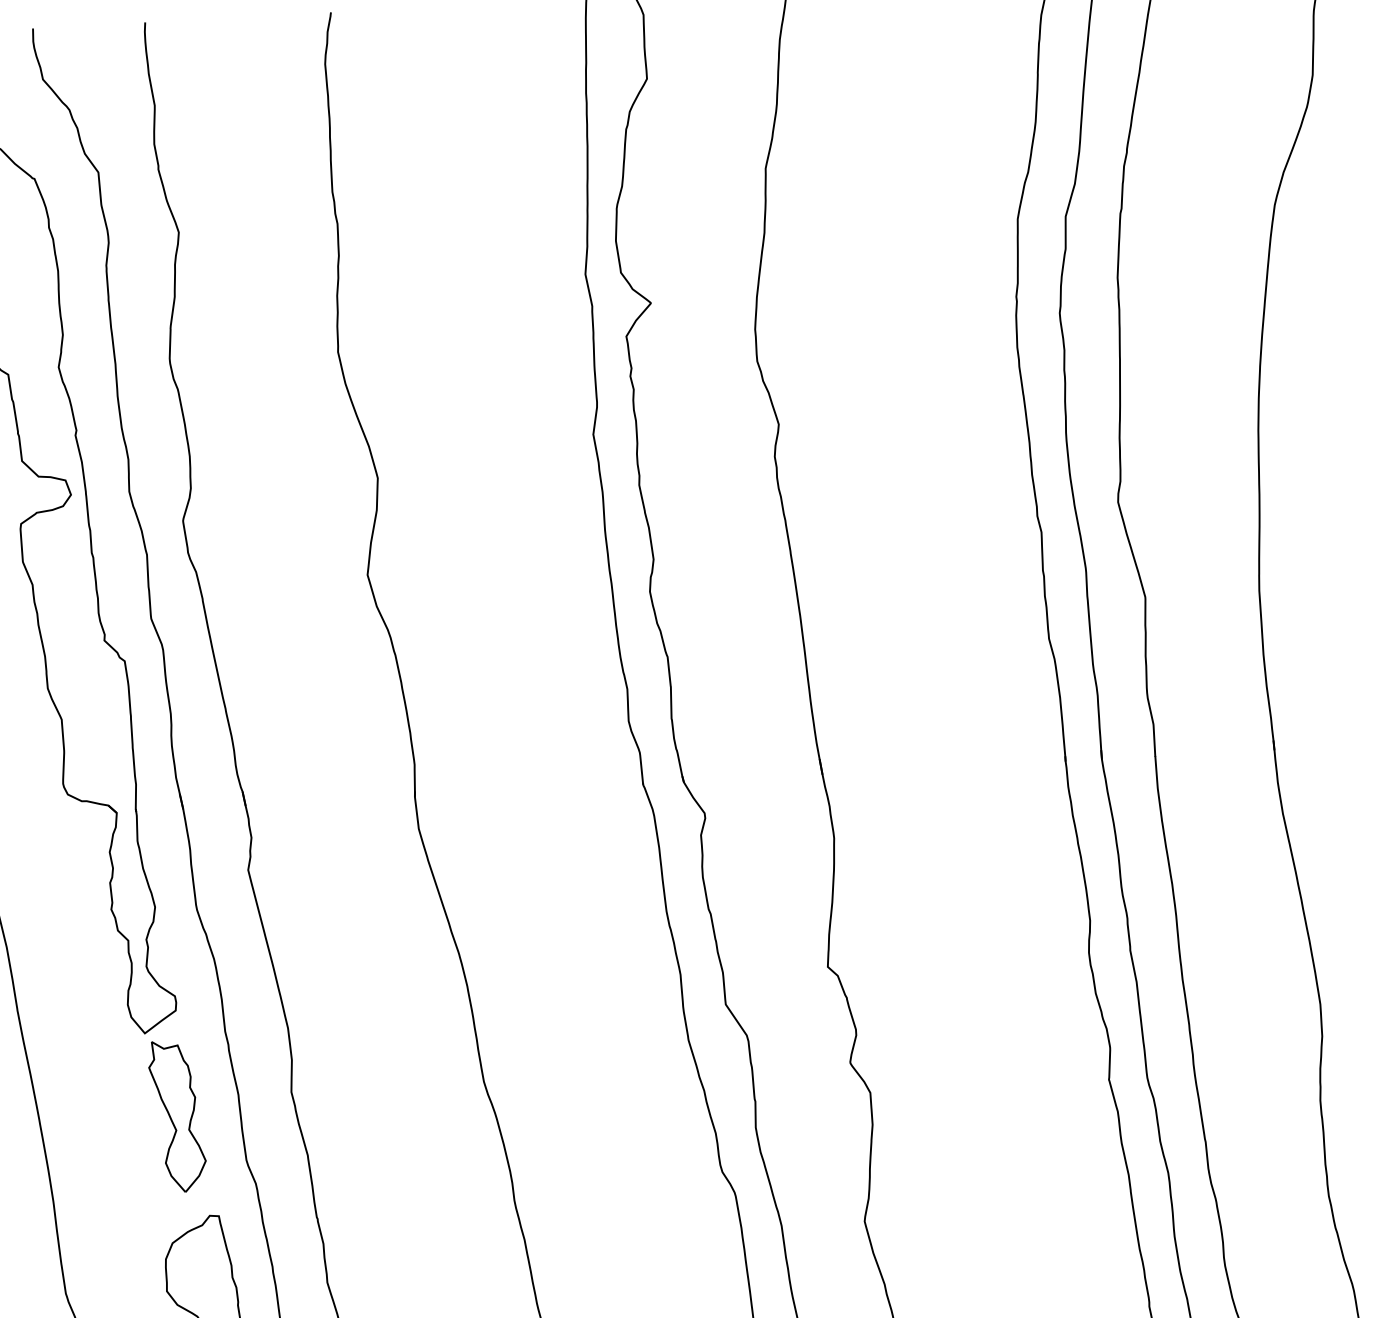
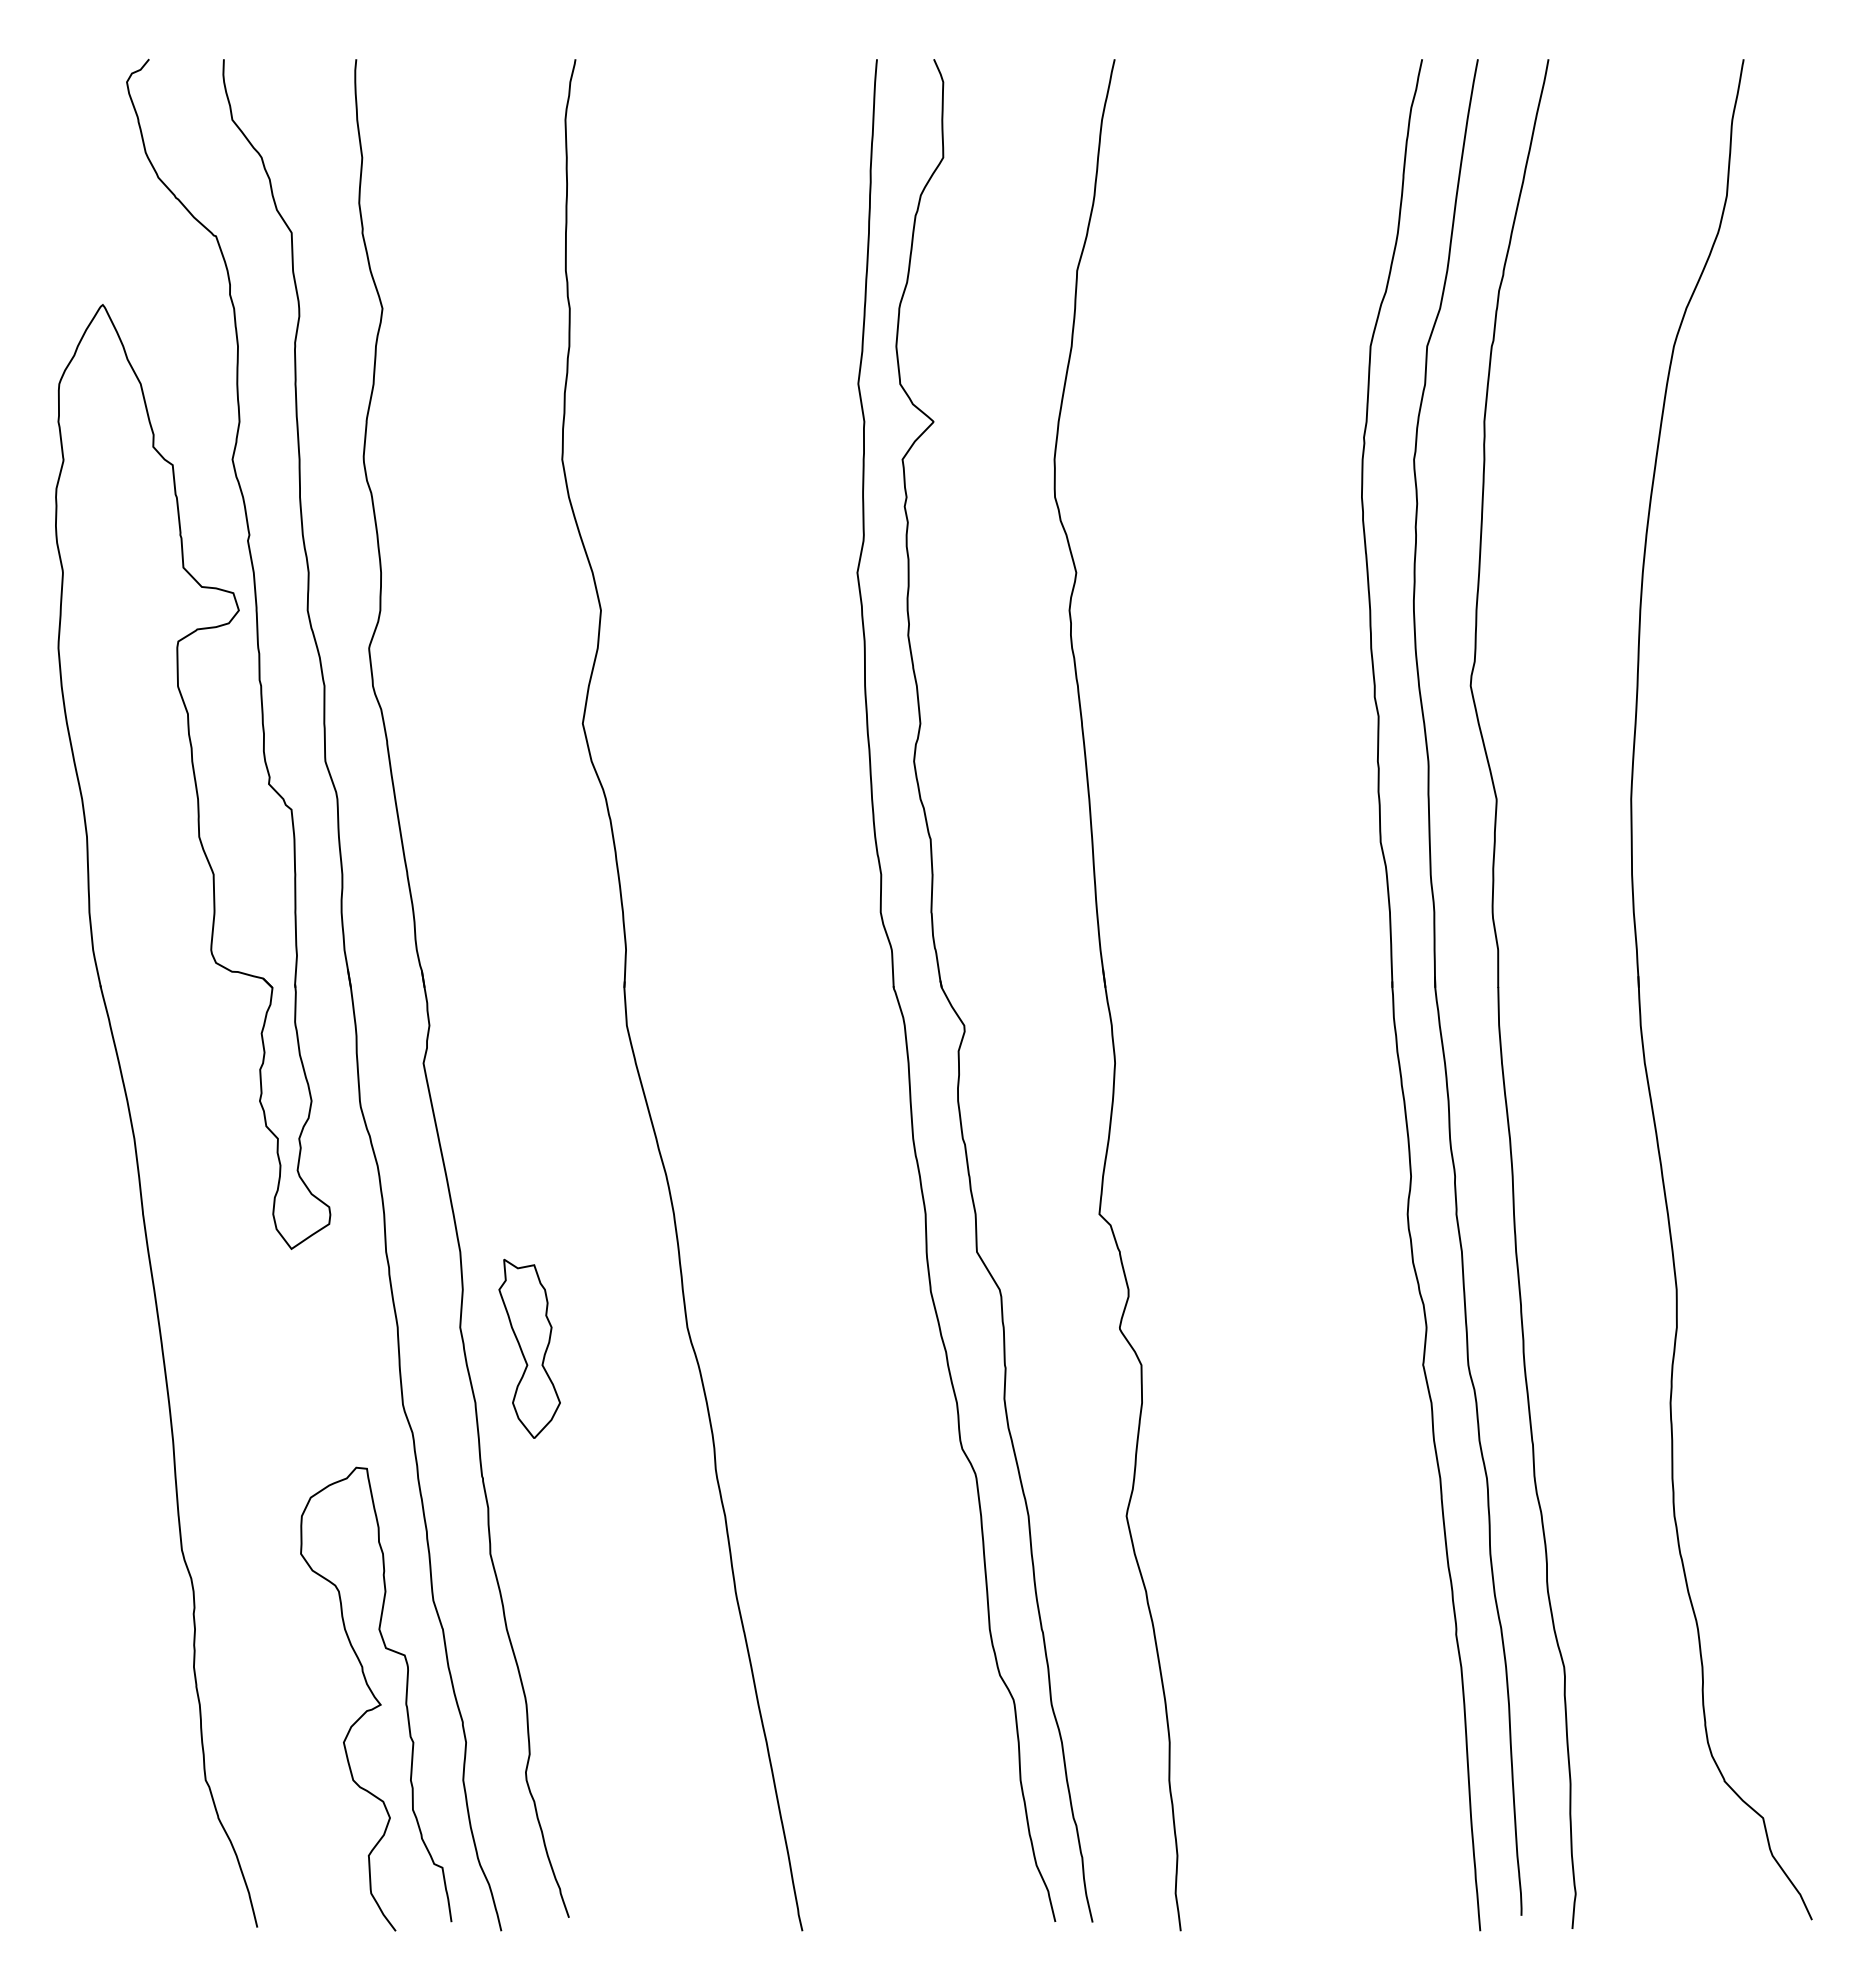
part: (177, 1116) -> (529, 1348), moved

